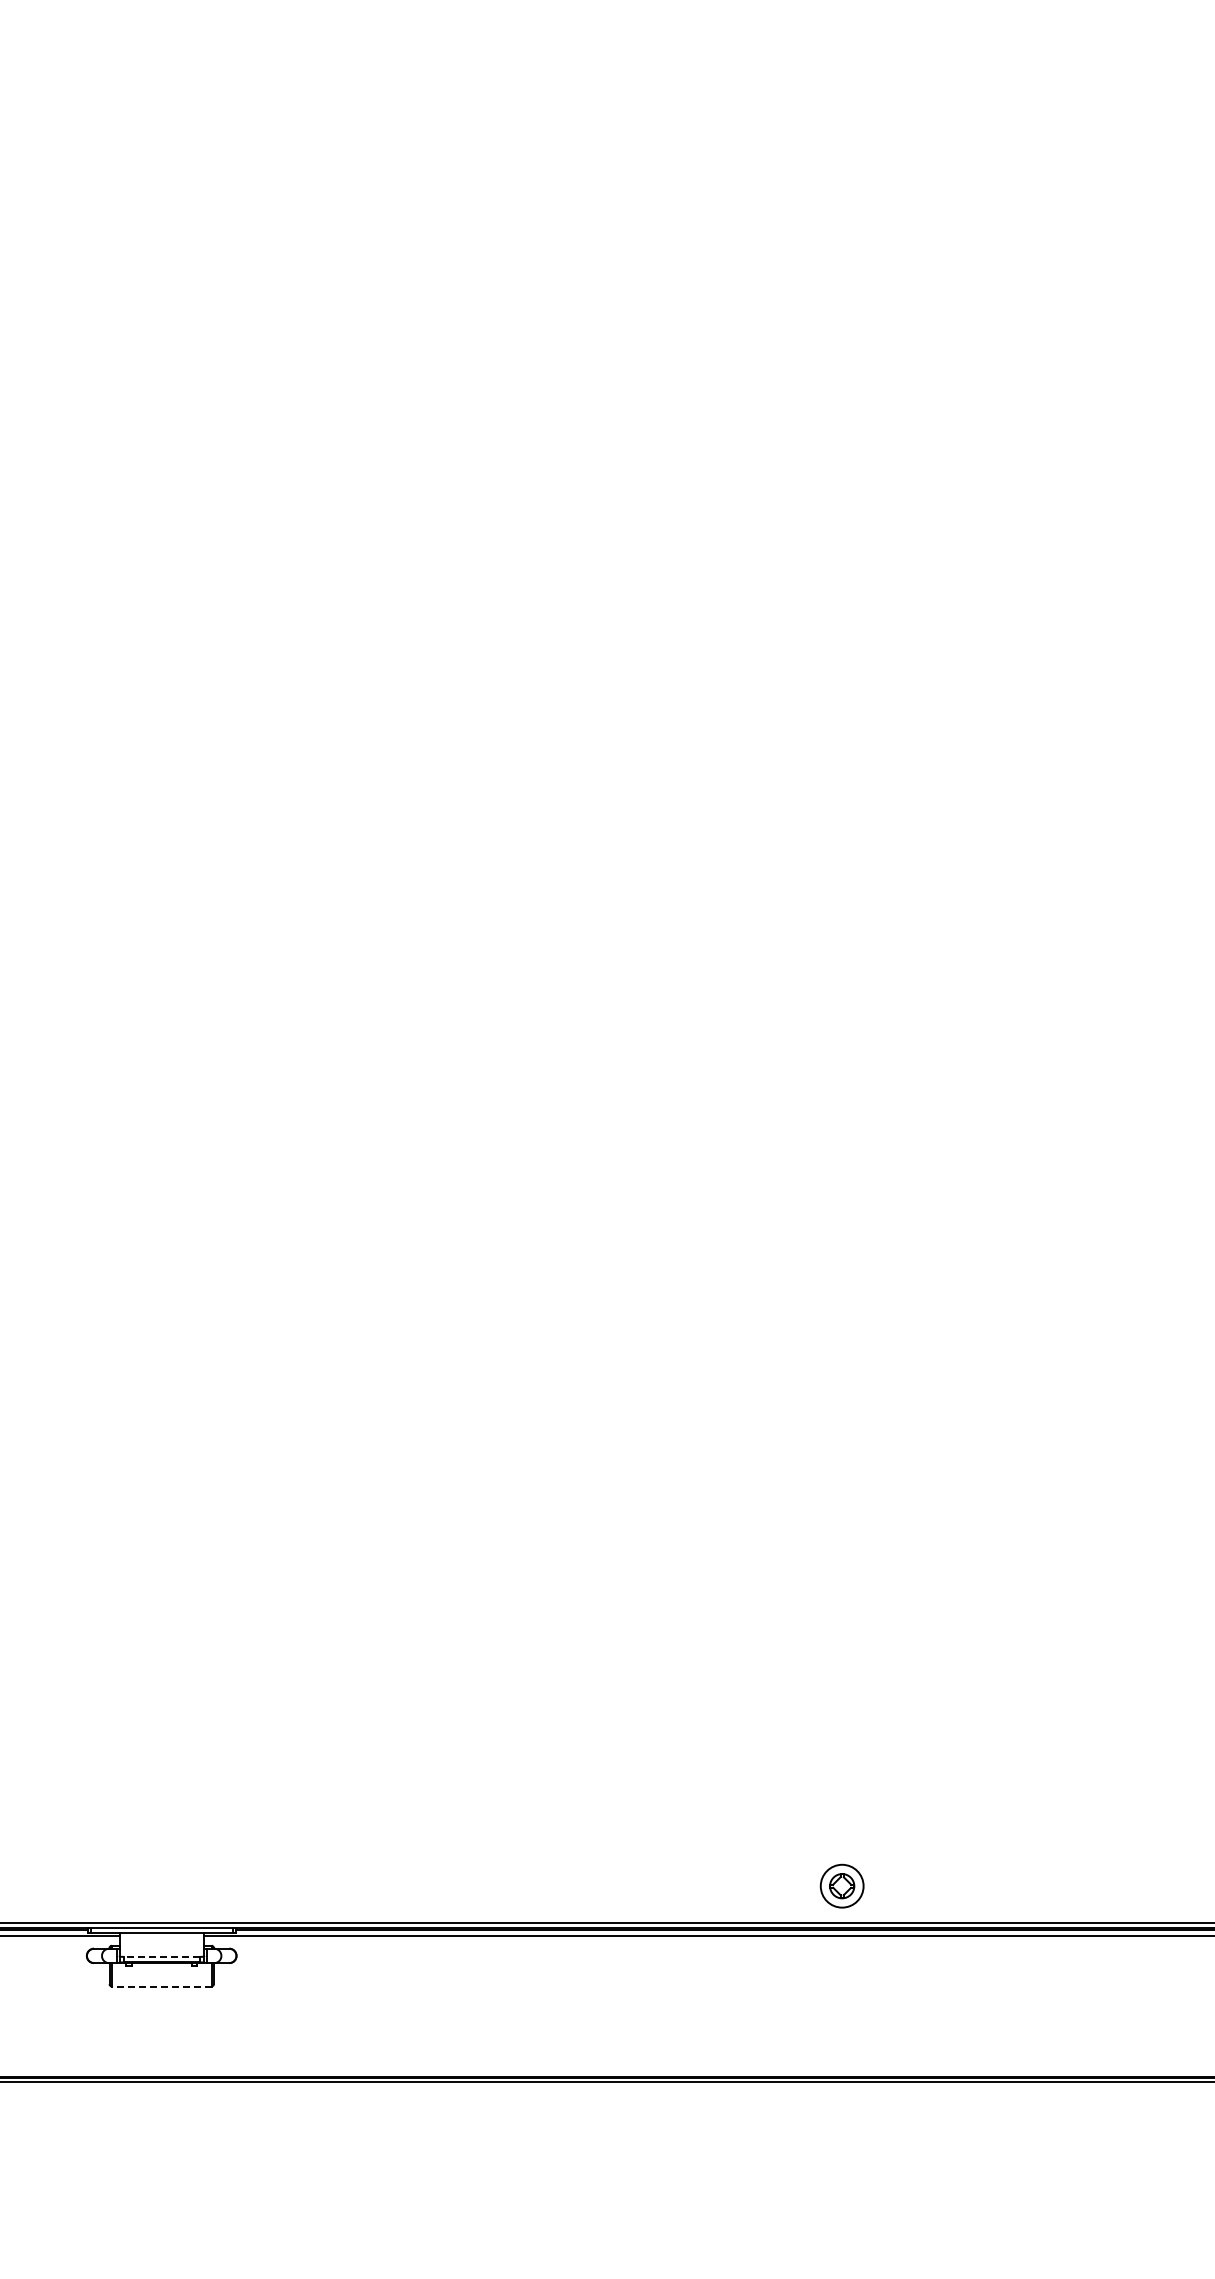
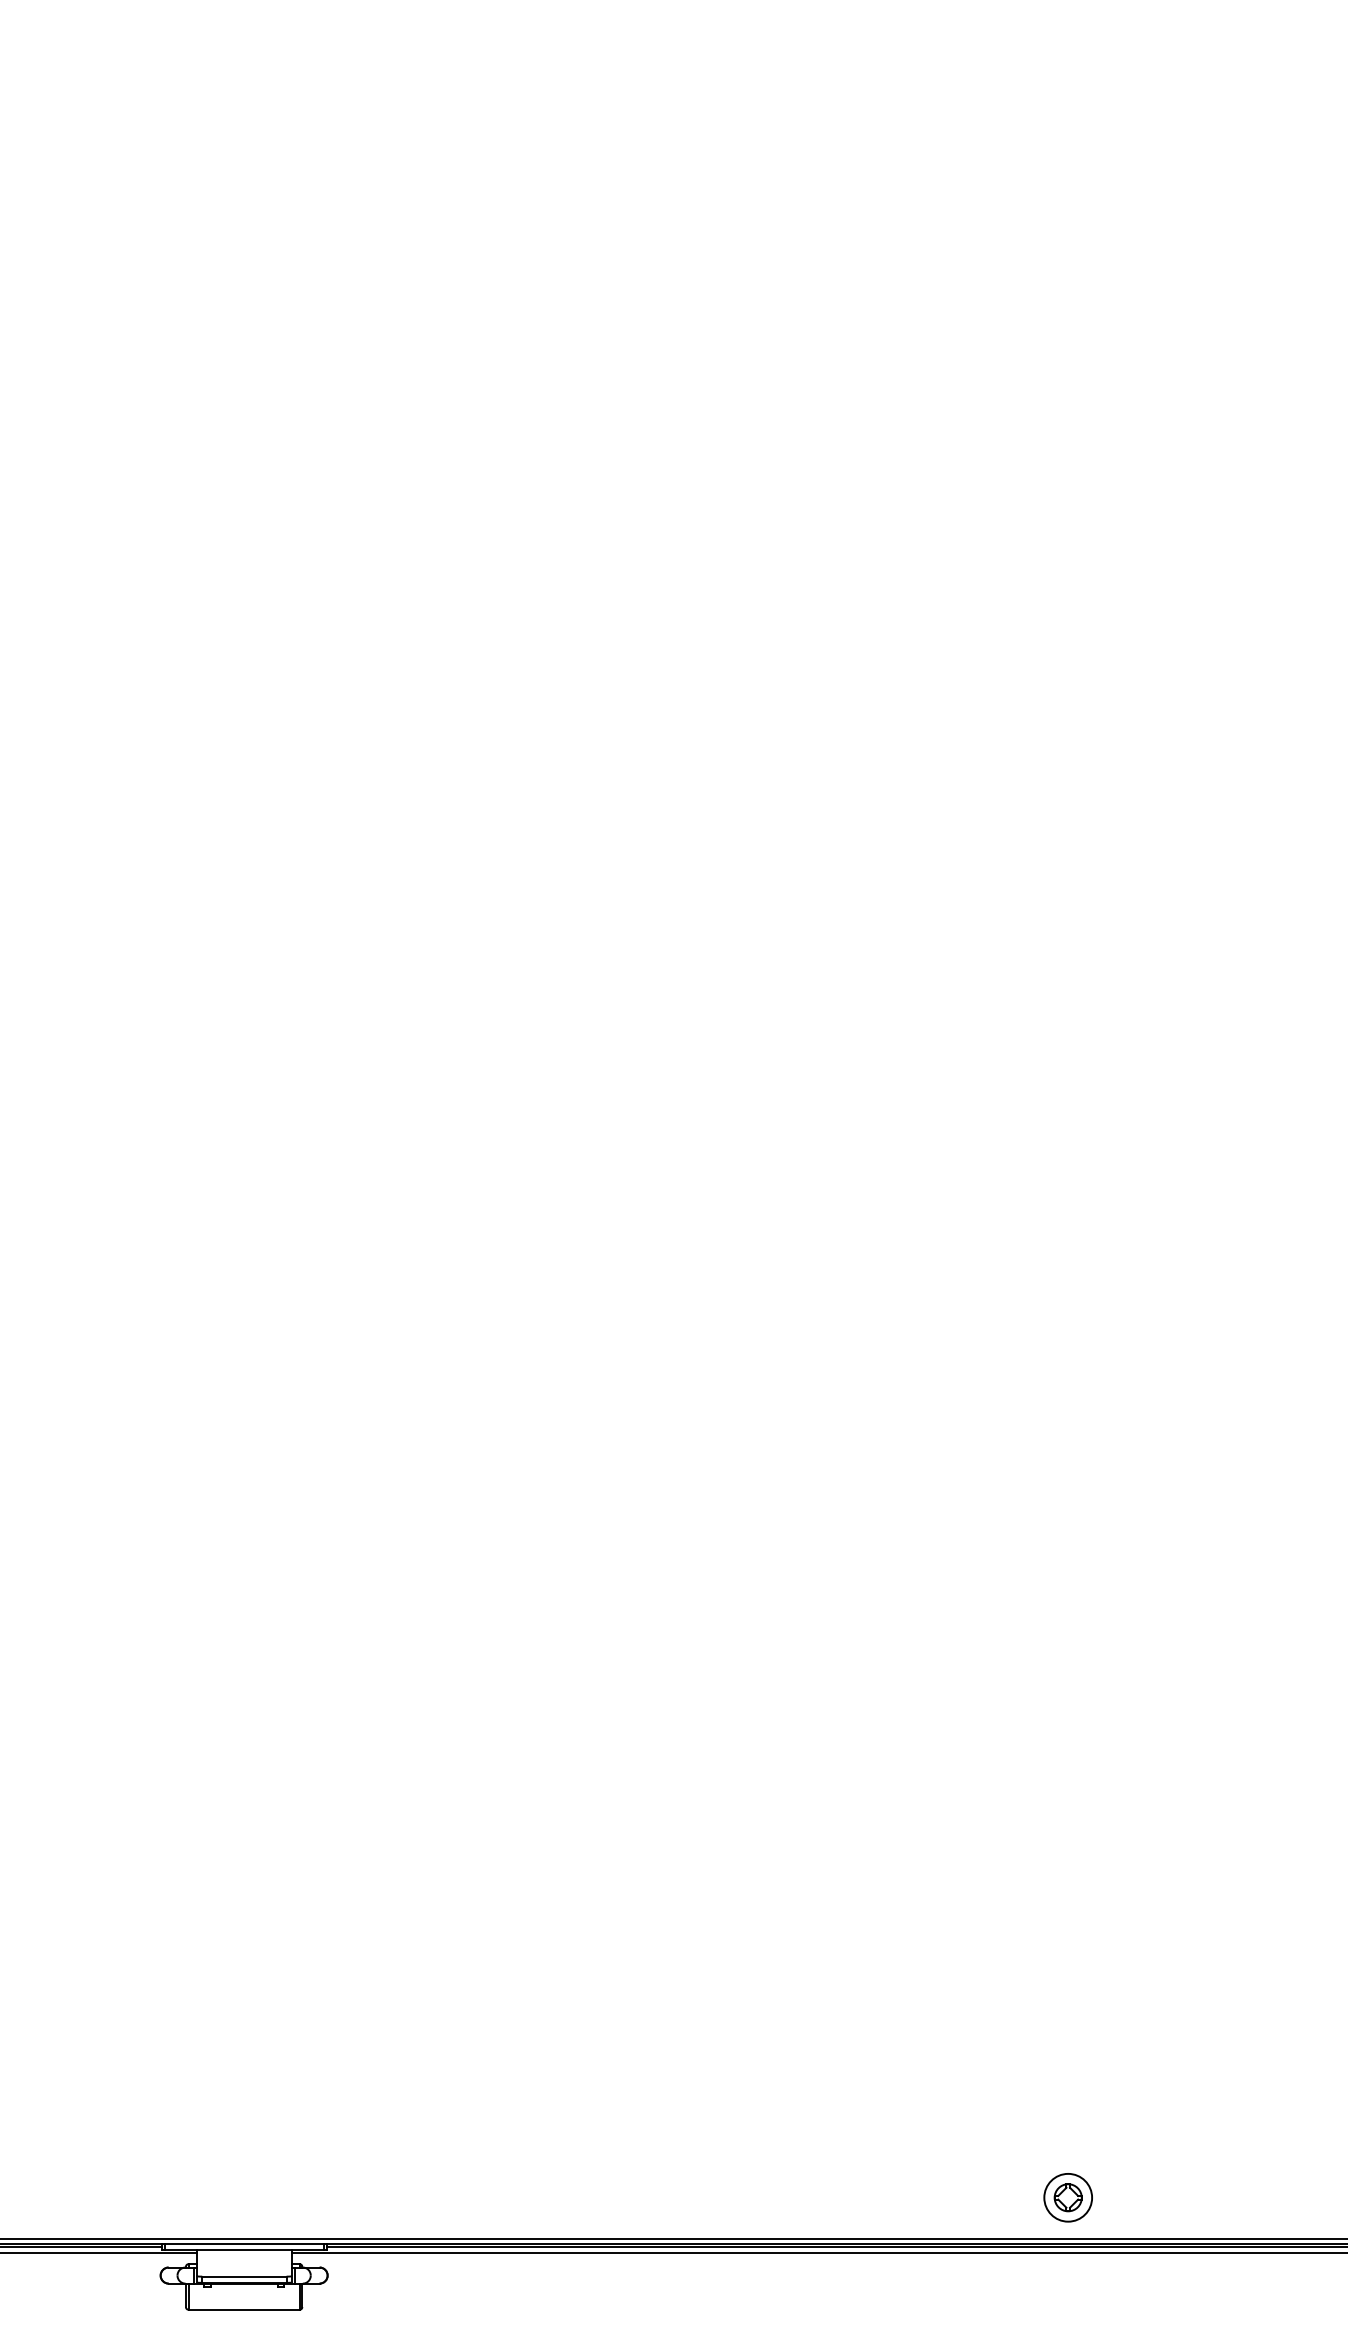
part: (841, 1885) -> (1067, 2196), moved
line: (161, 1956) -> (243, 2276), dashed -> solid
line: (161, 1986) -> (243, 2309), dashed -> solid

